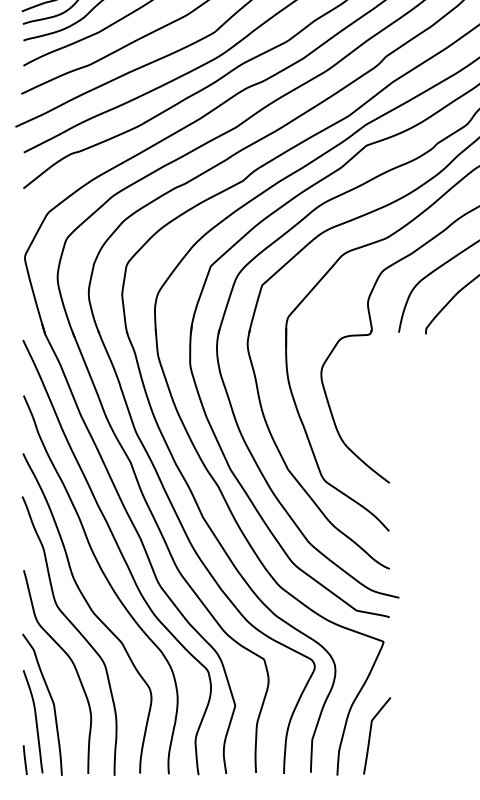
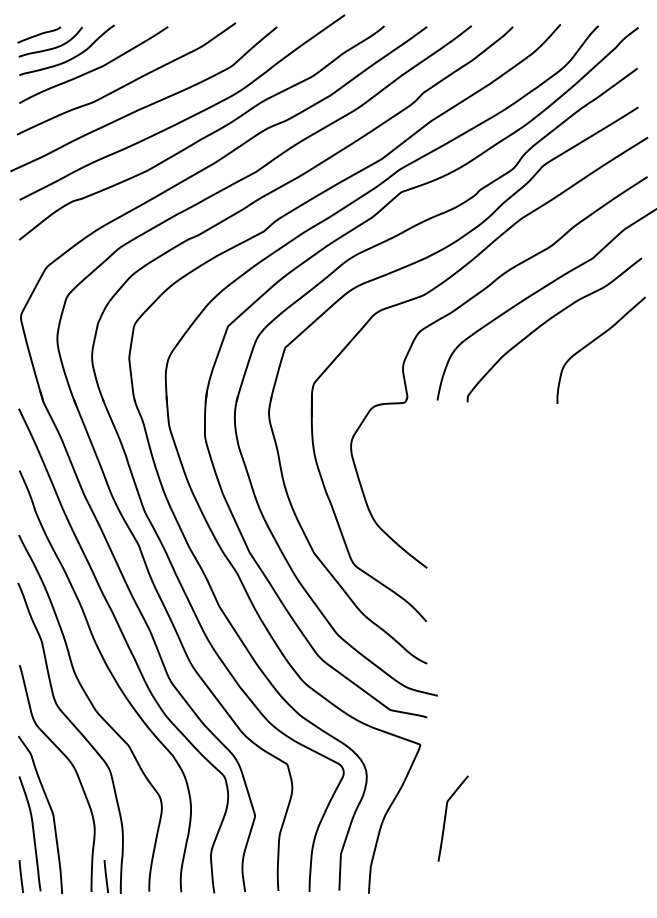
curve: (371, 734) -> (446, 817), moved
line: (100, 760) -> (105, 876), added

